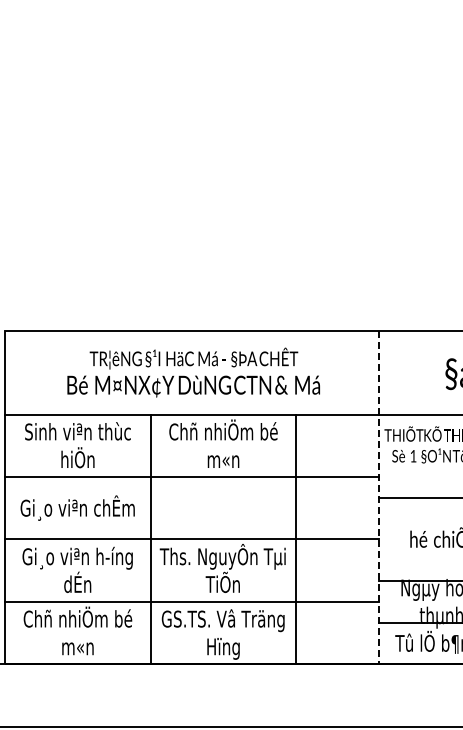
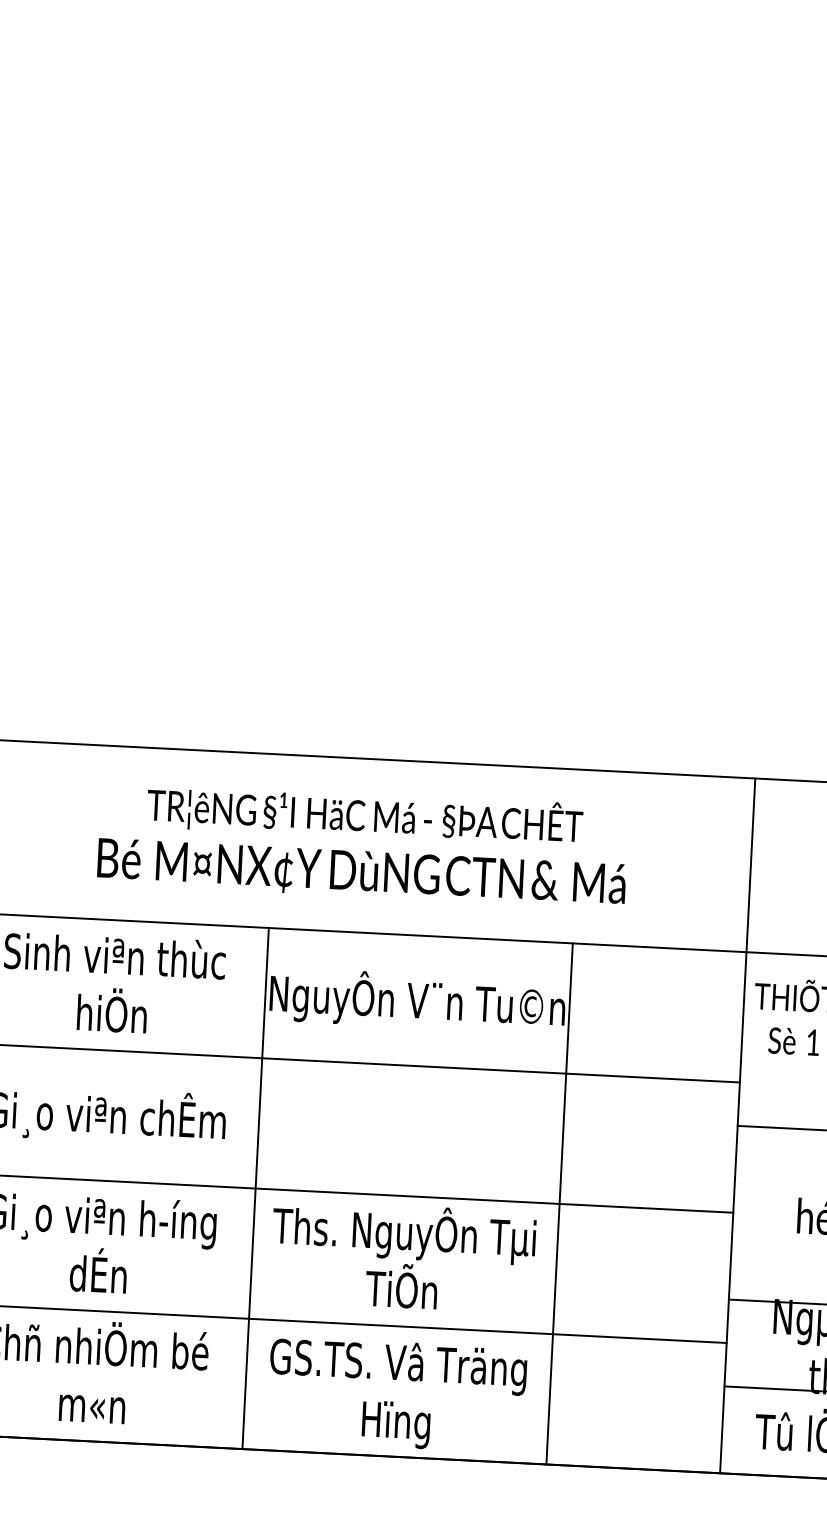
text: (223, 443) -> (417, 995), Chñ nhiÖm bé m«n -> NguyÔn V¨n Tu©n
line: (379, 498) -> (737, 1127), dashed -> solid

